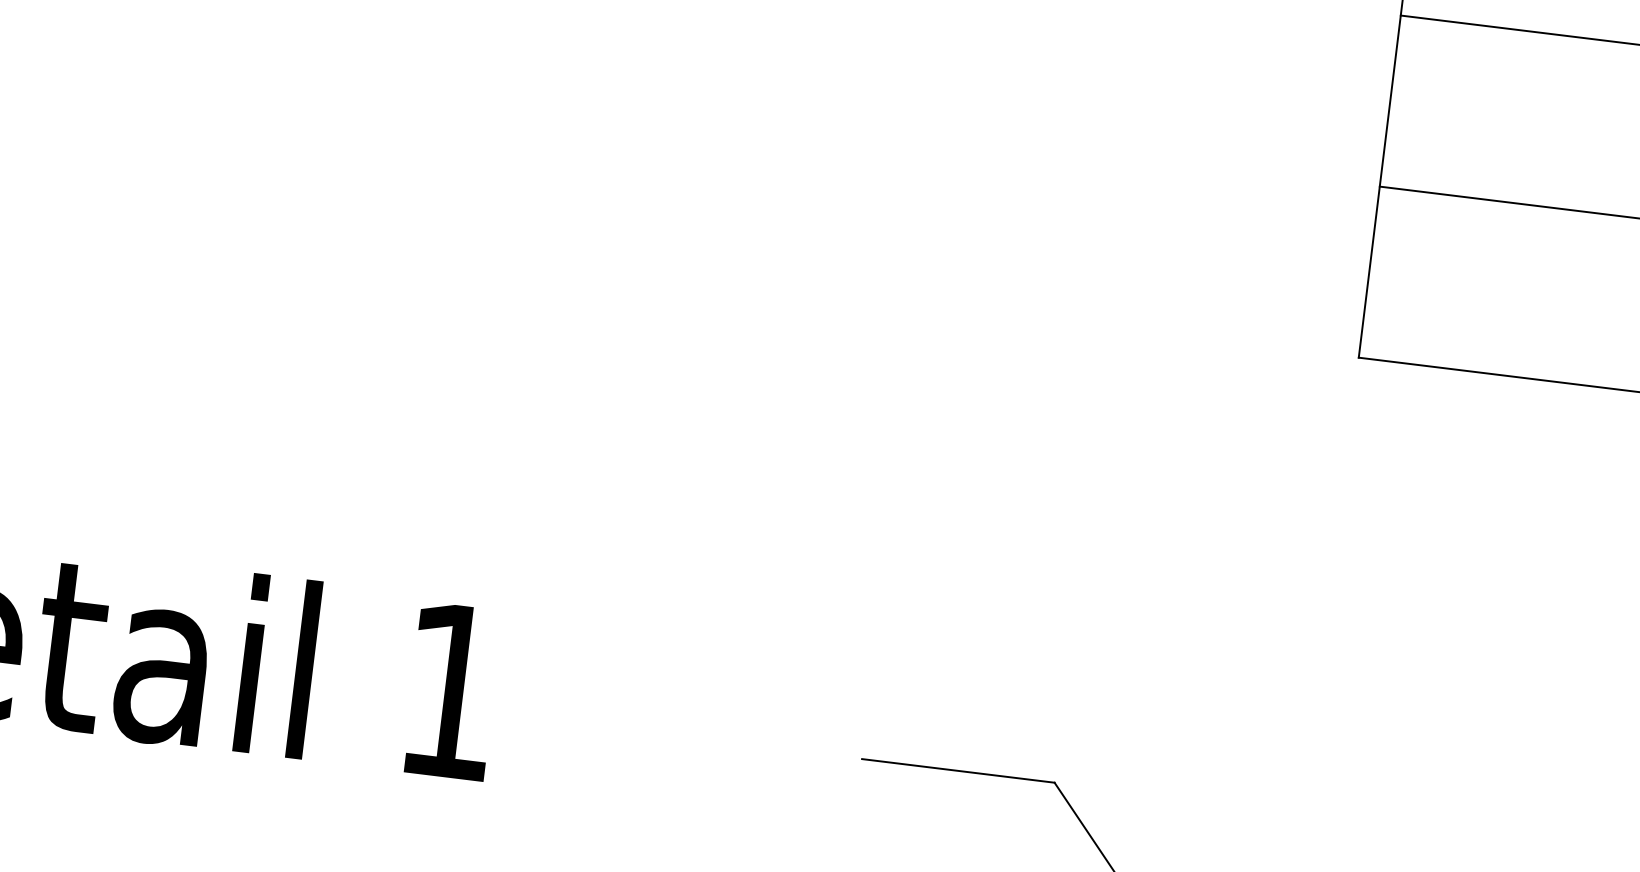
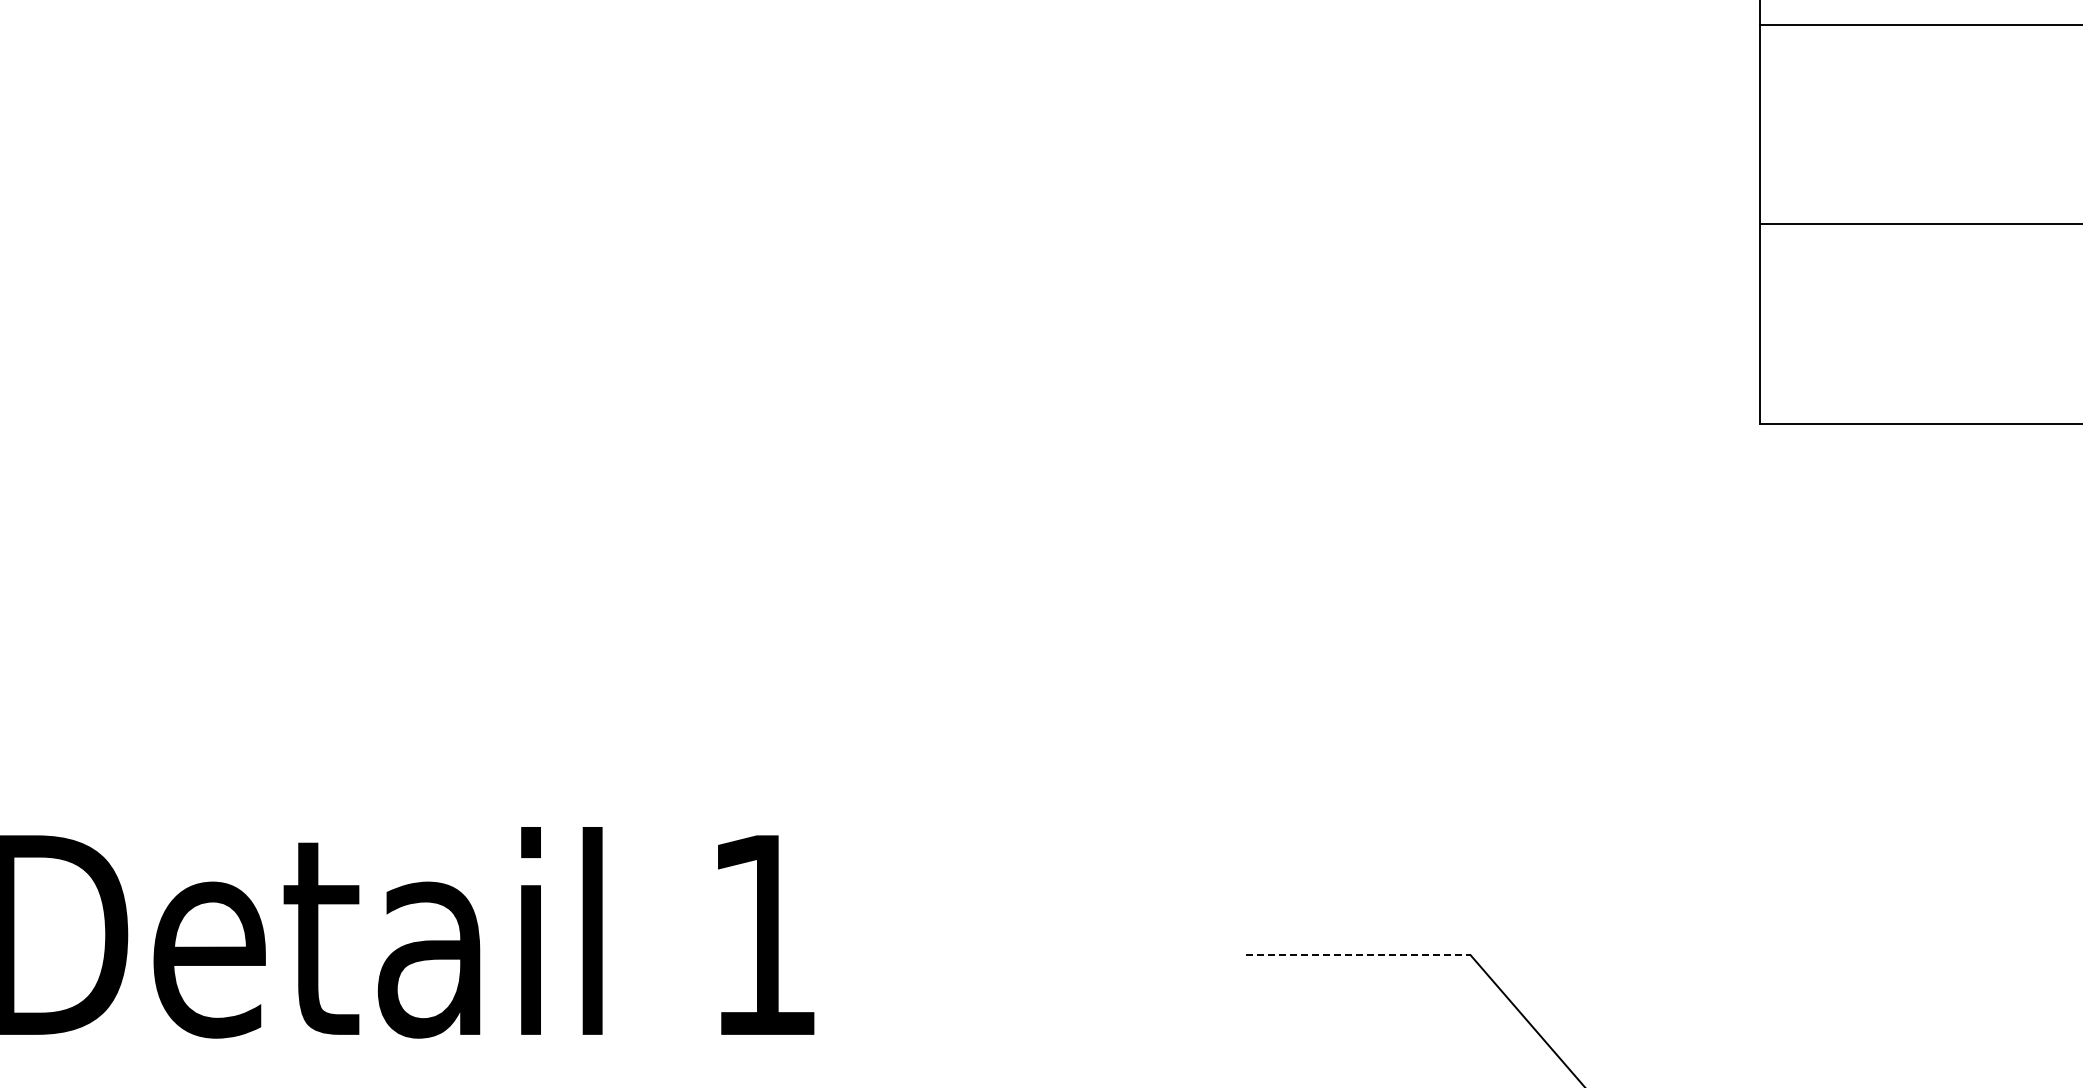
line: (958, 771) -> (1358, 955), solid -> dashed

